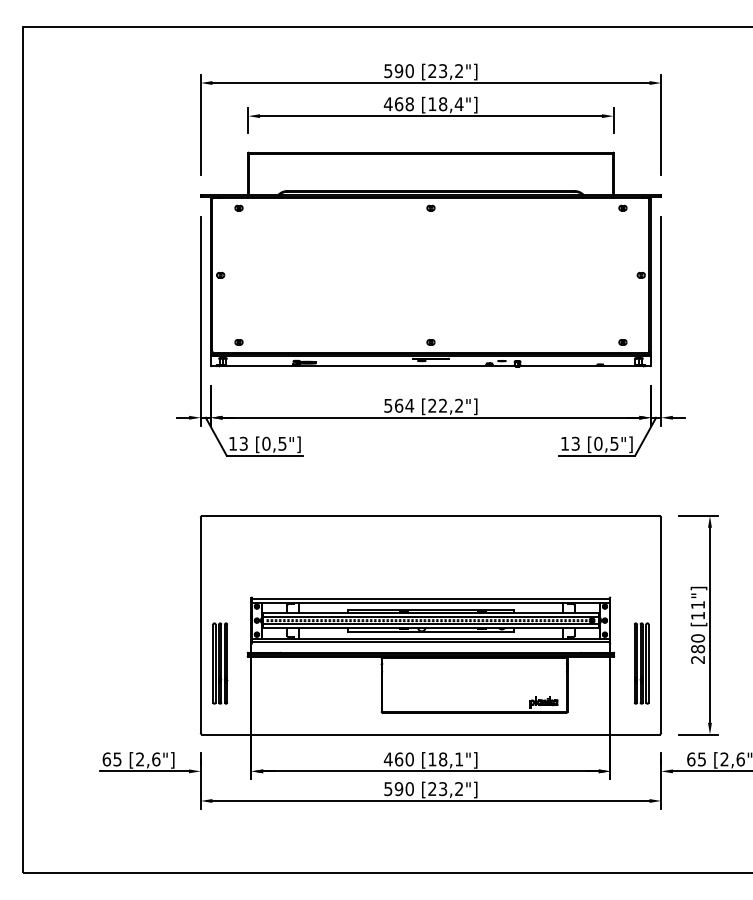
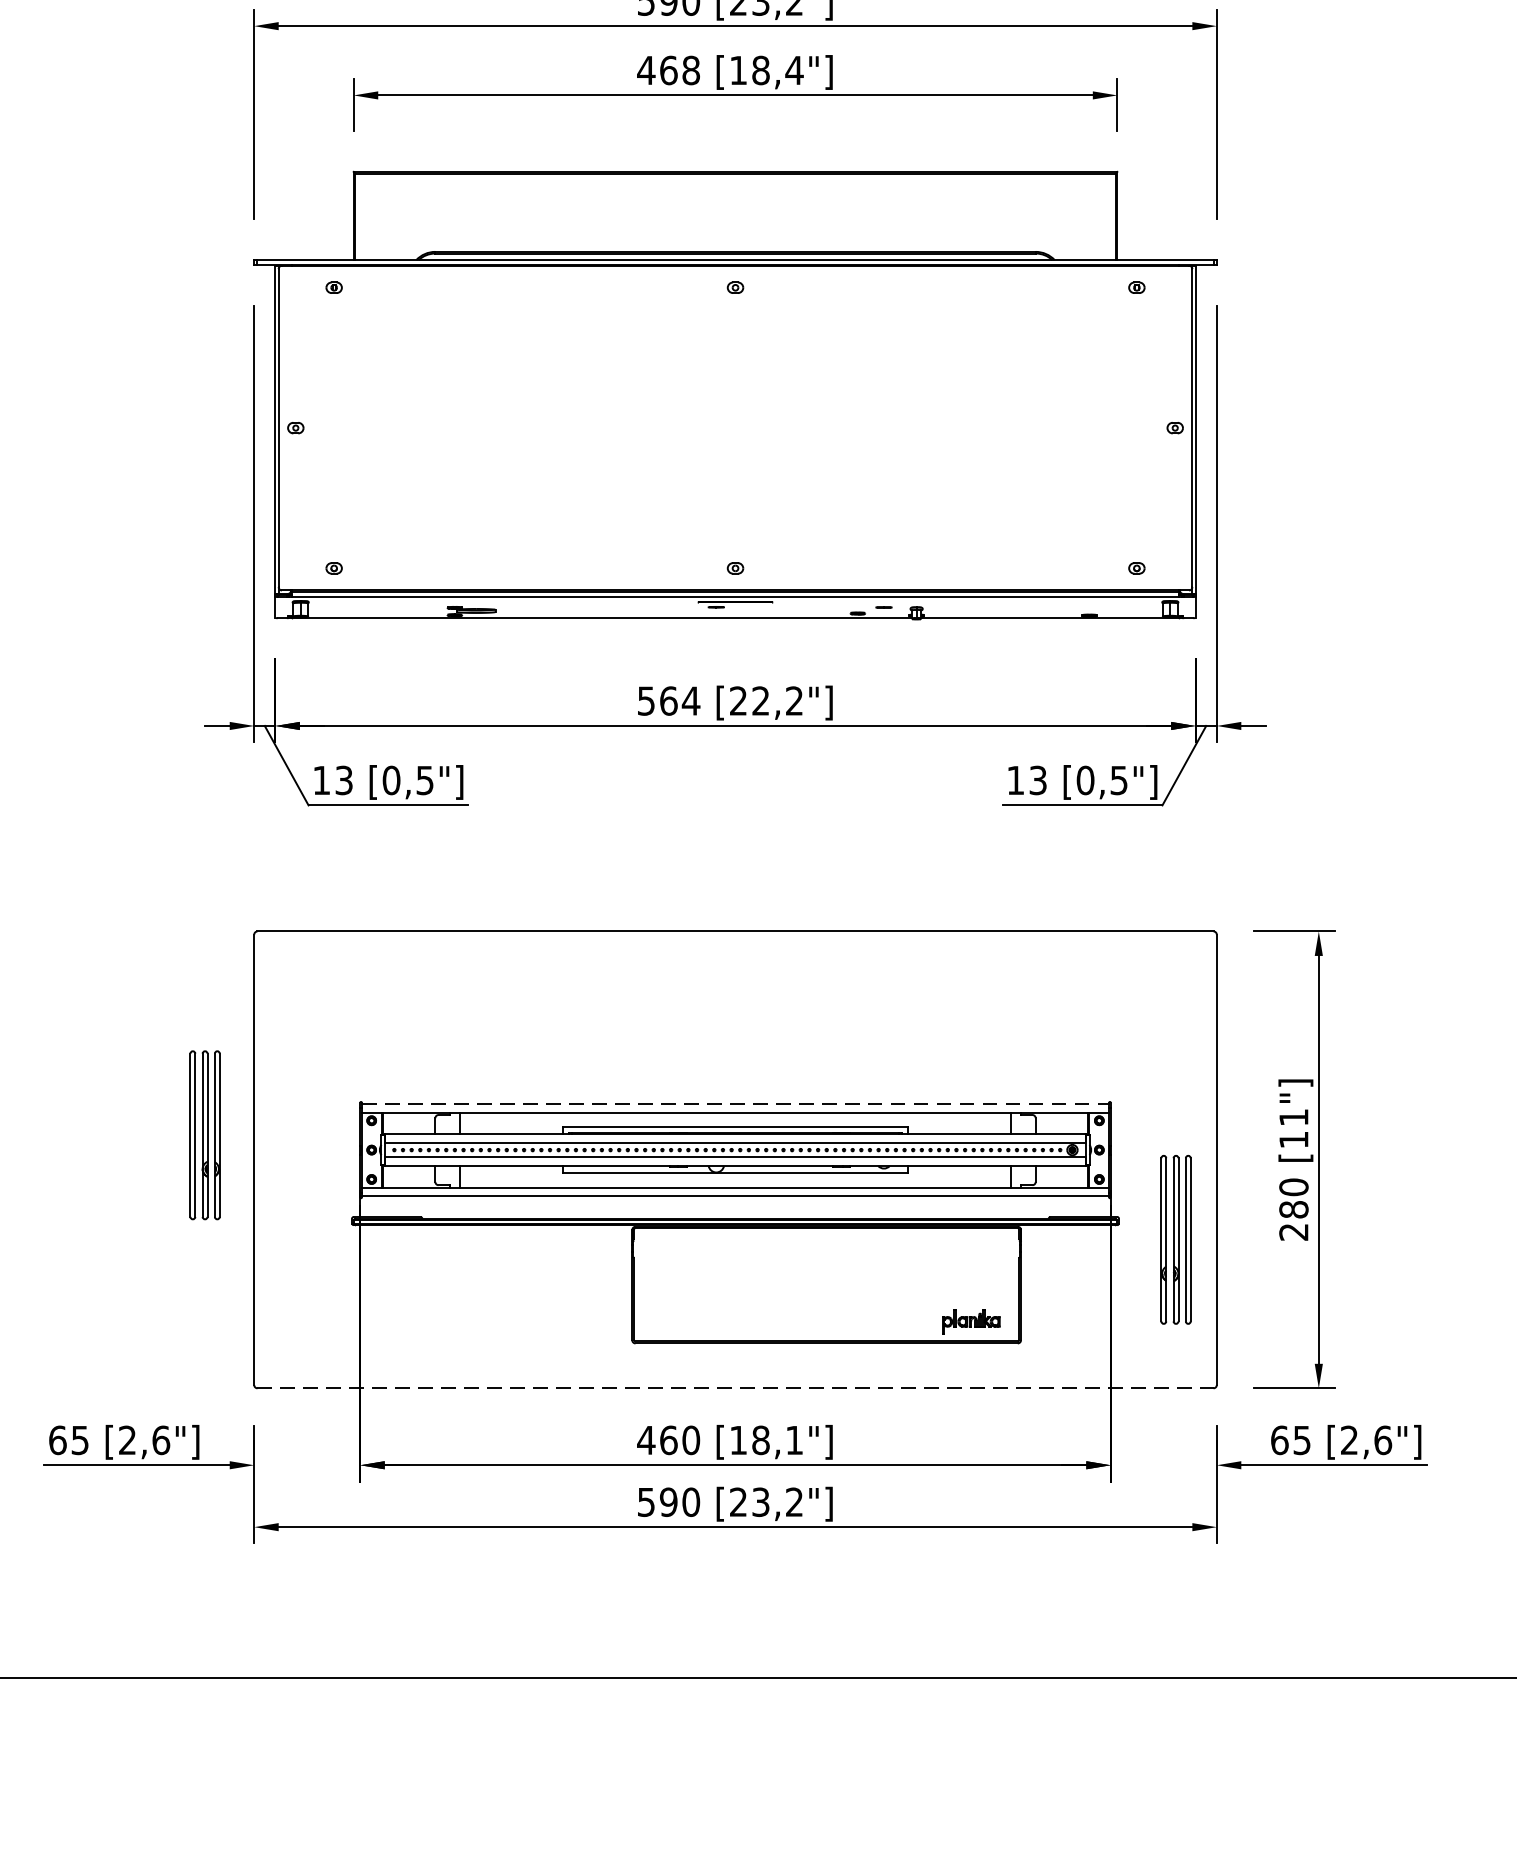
line: (430, 598) -> (734, 1103), solid -> dashed
part: (220, 663) -> (205, 1135), moved
line: (430, 734) -> (734, 1388), solid -> dashed

